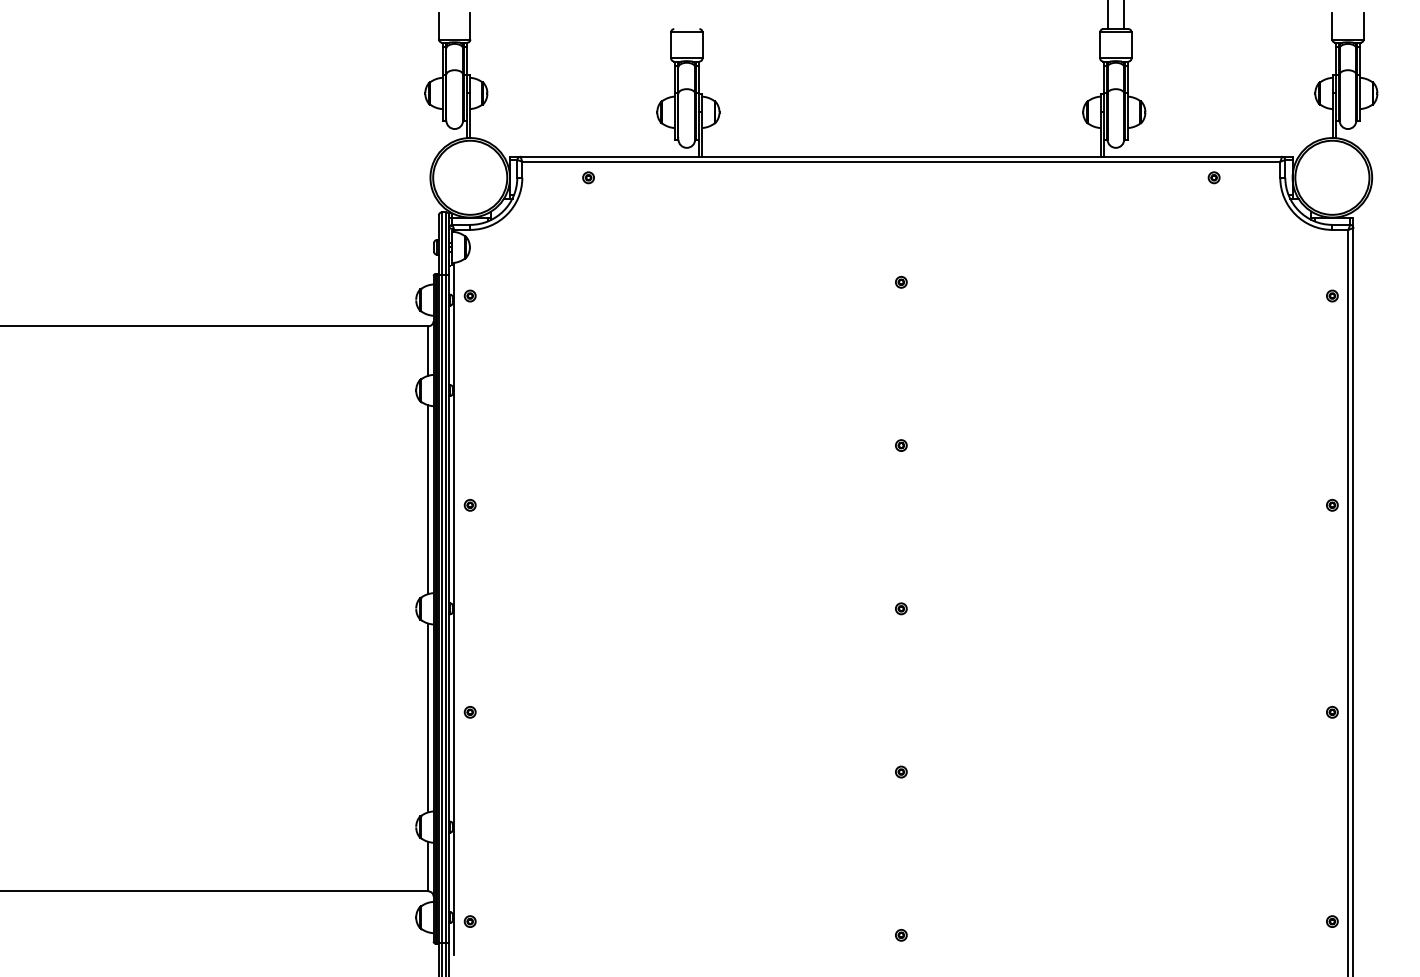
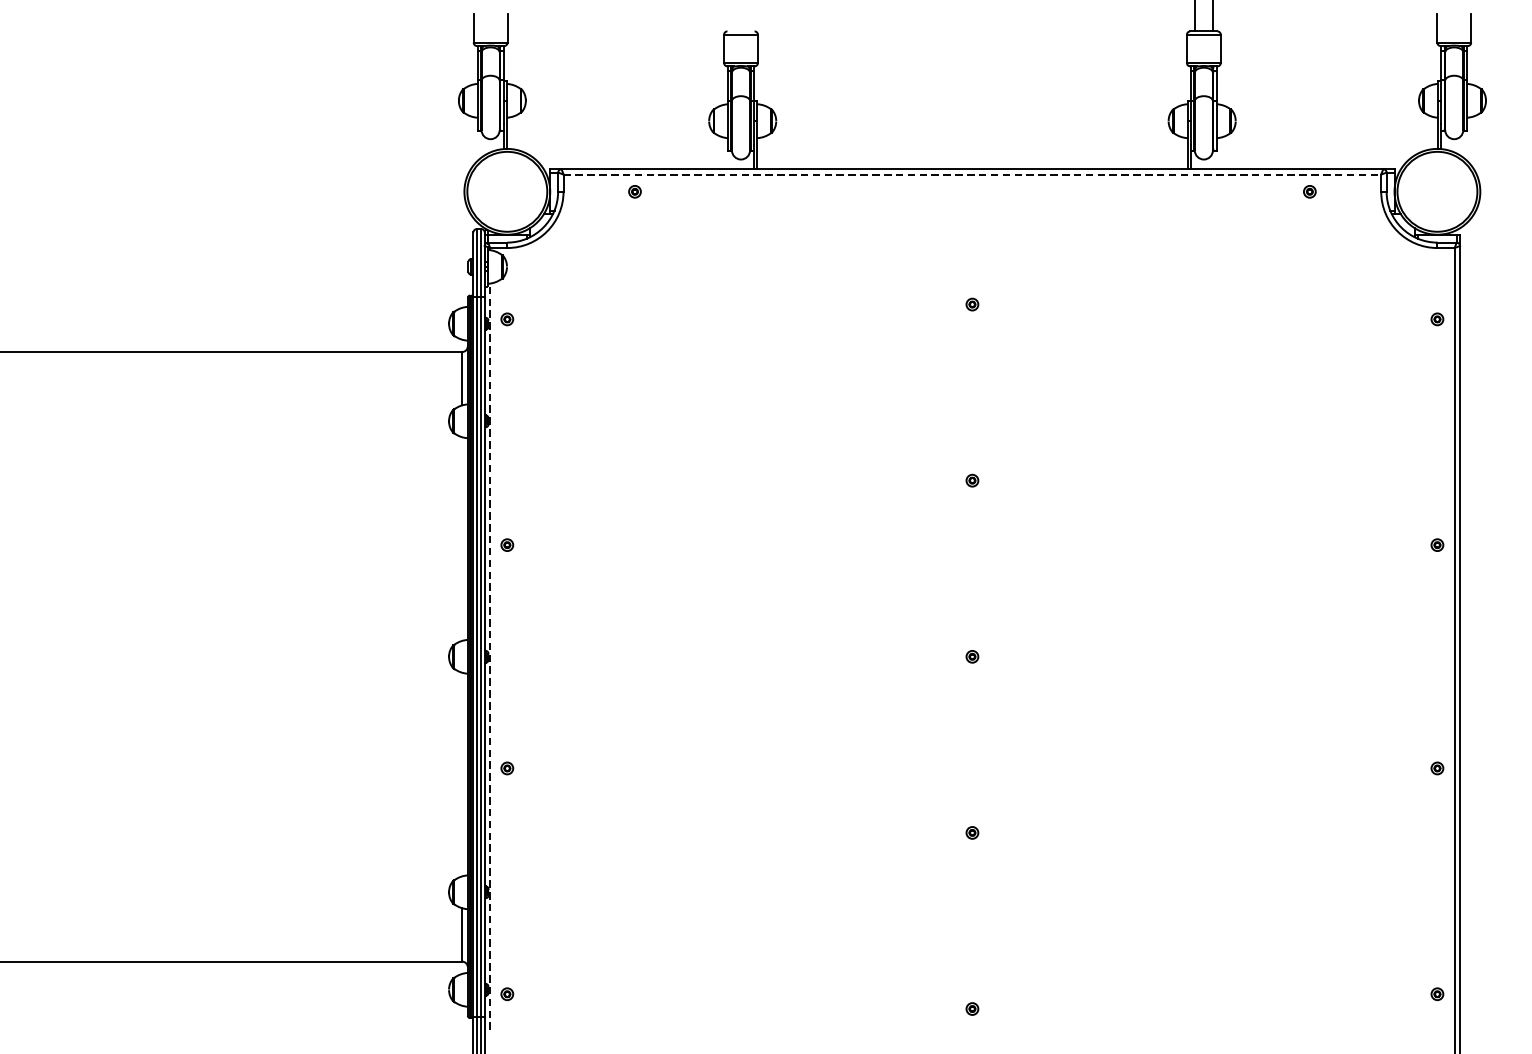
line: (901, 161) -> (972, 174), solid -> dashed
line: (428, 499) -> (462, 538), removed
line: (454, 608) -> (490, 656), solid -> dashed
line: (428, 717) -> (462, 774), removed

